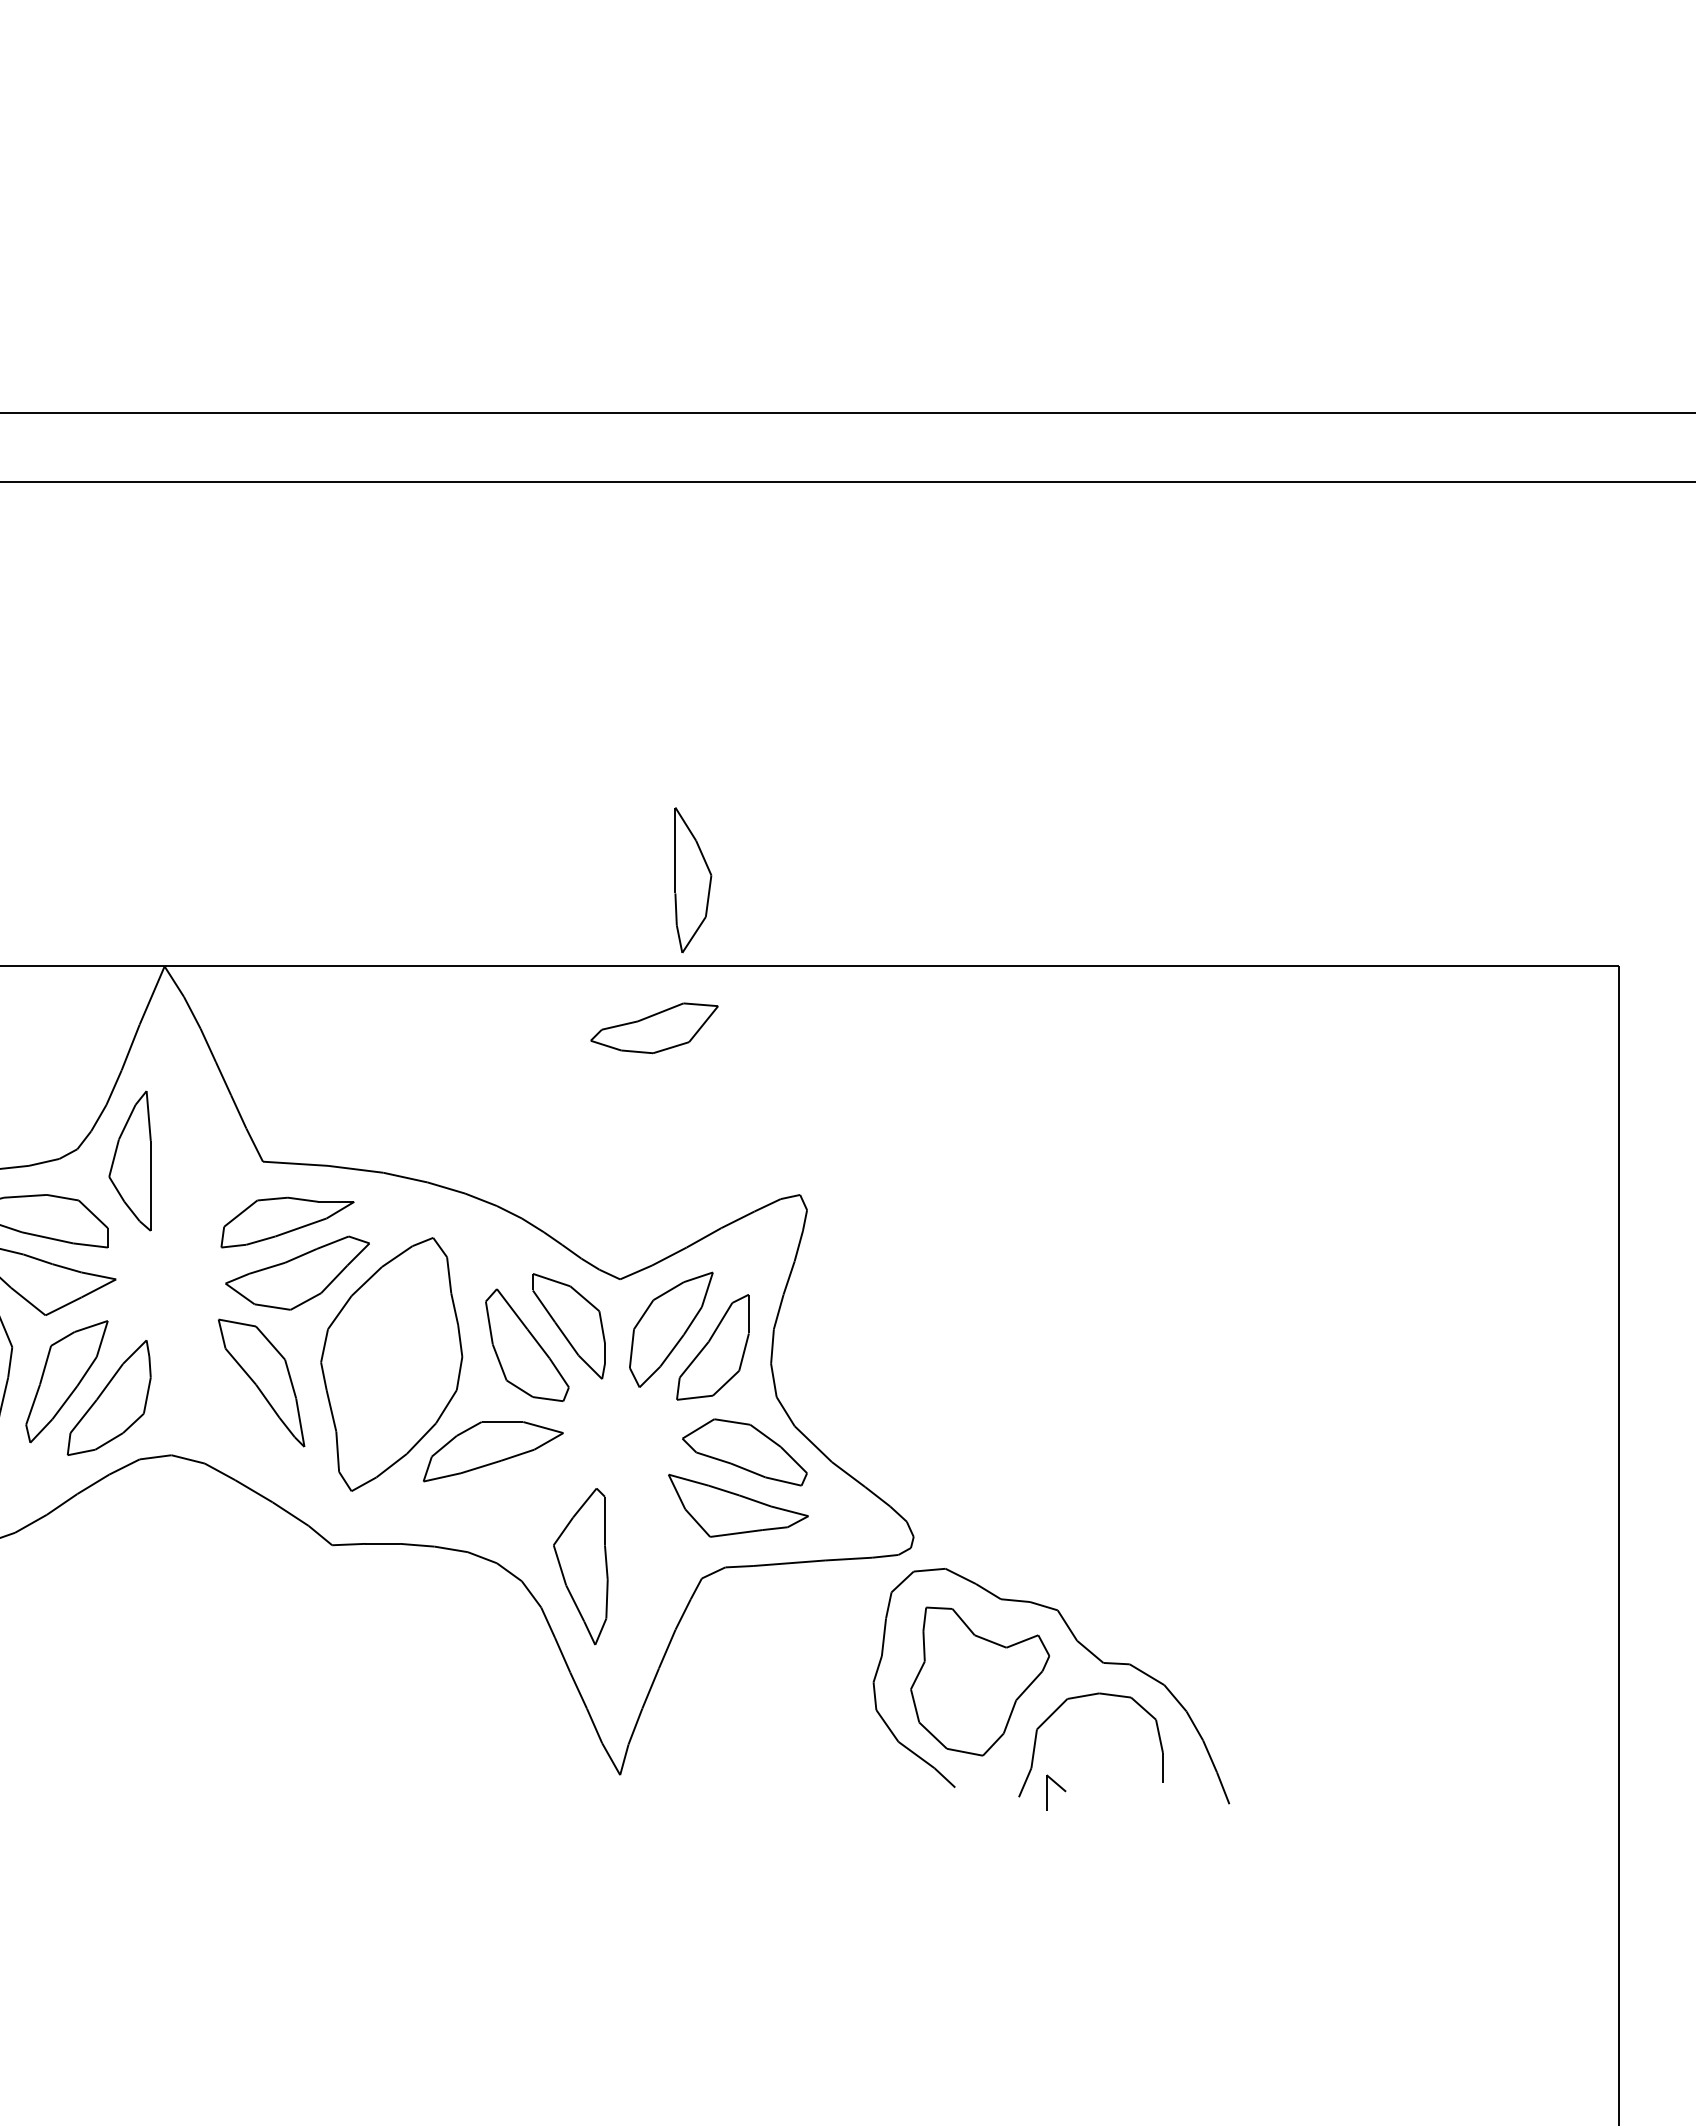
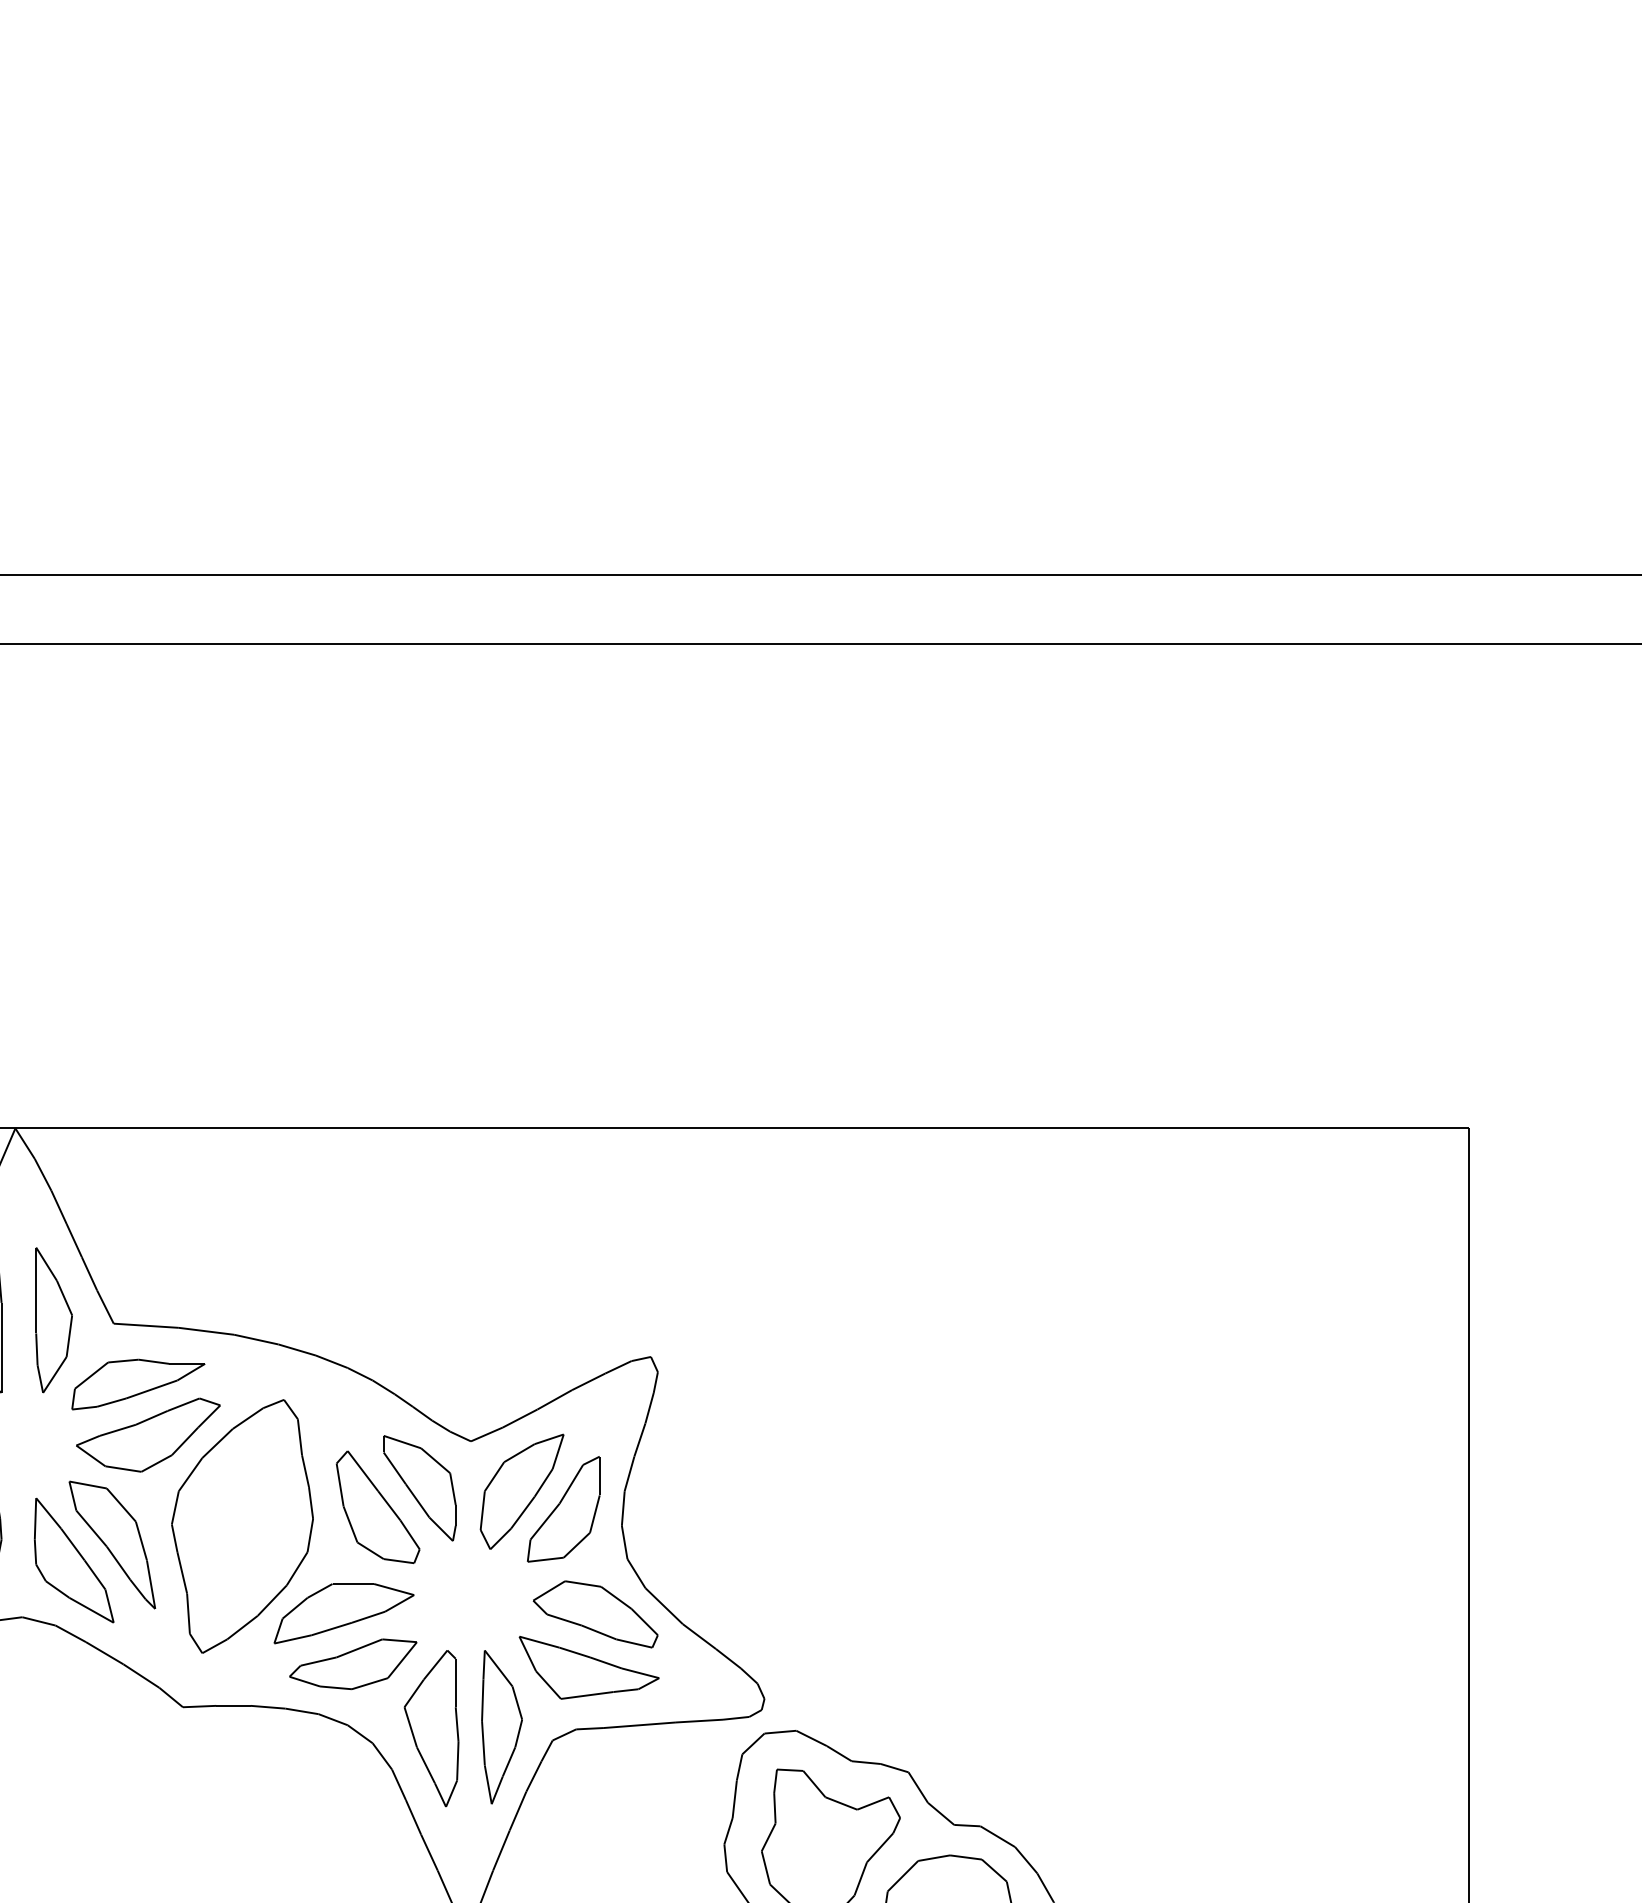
part: (693, 880) -> (54, 1320), moved
part: (654, 1028) -> (353, 1664), moved
part: (223, 1398) -> (74, 1560), added
part: (651, 1565) -> (502, 1727), added

